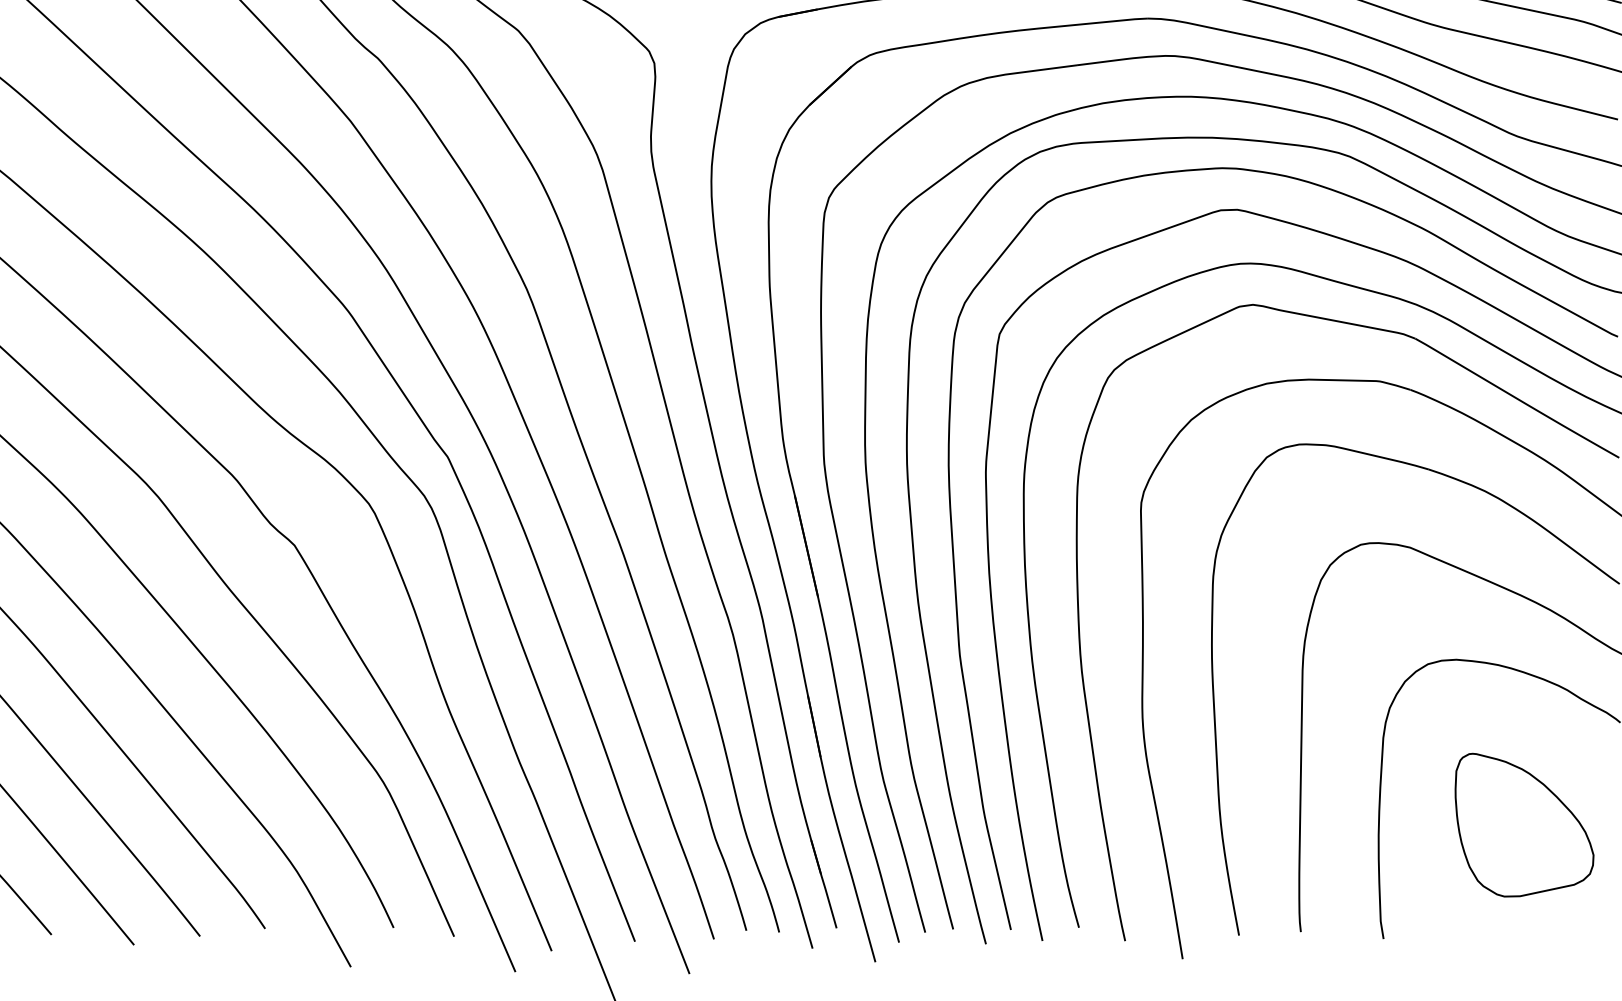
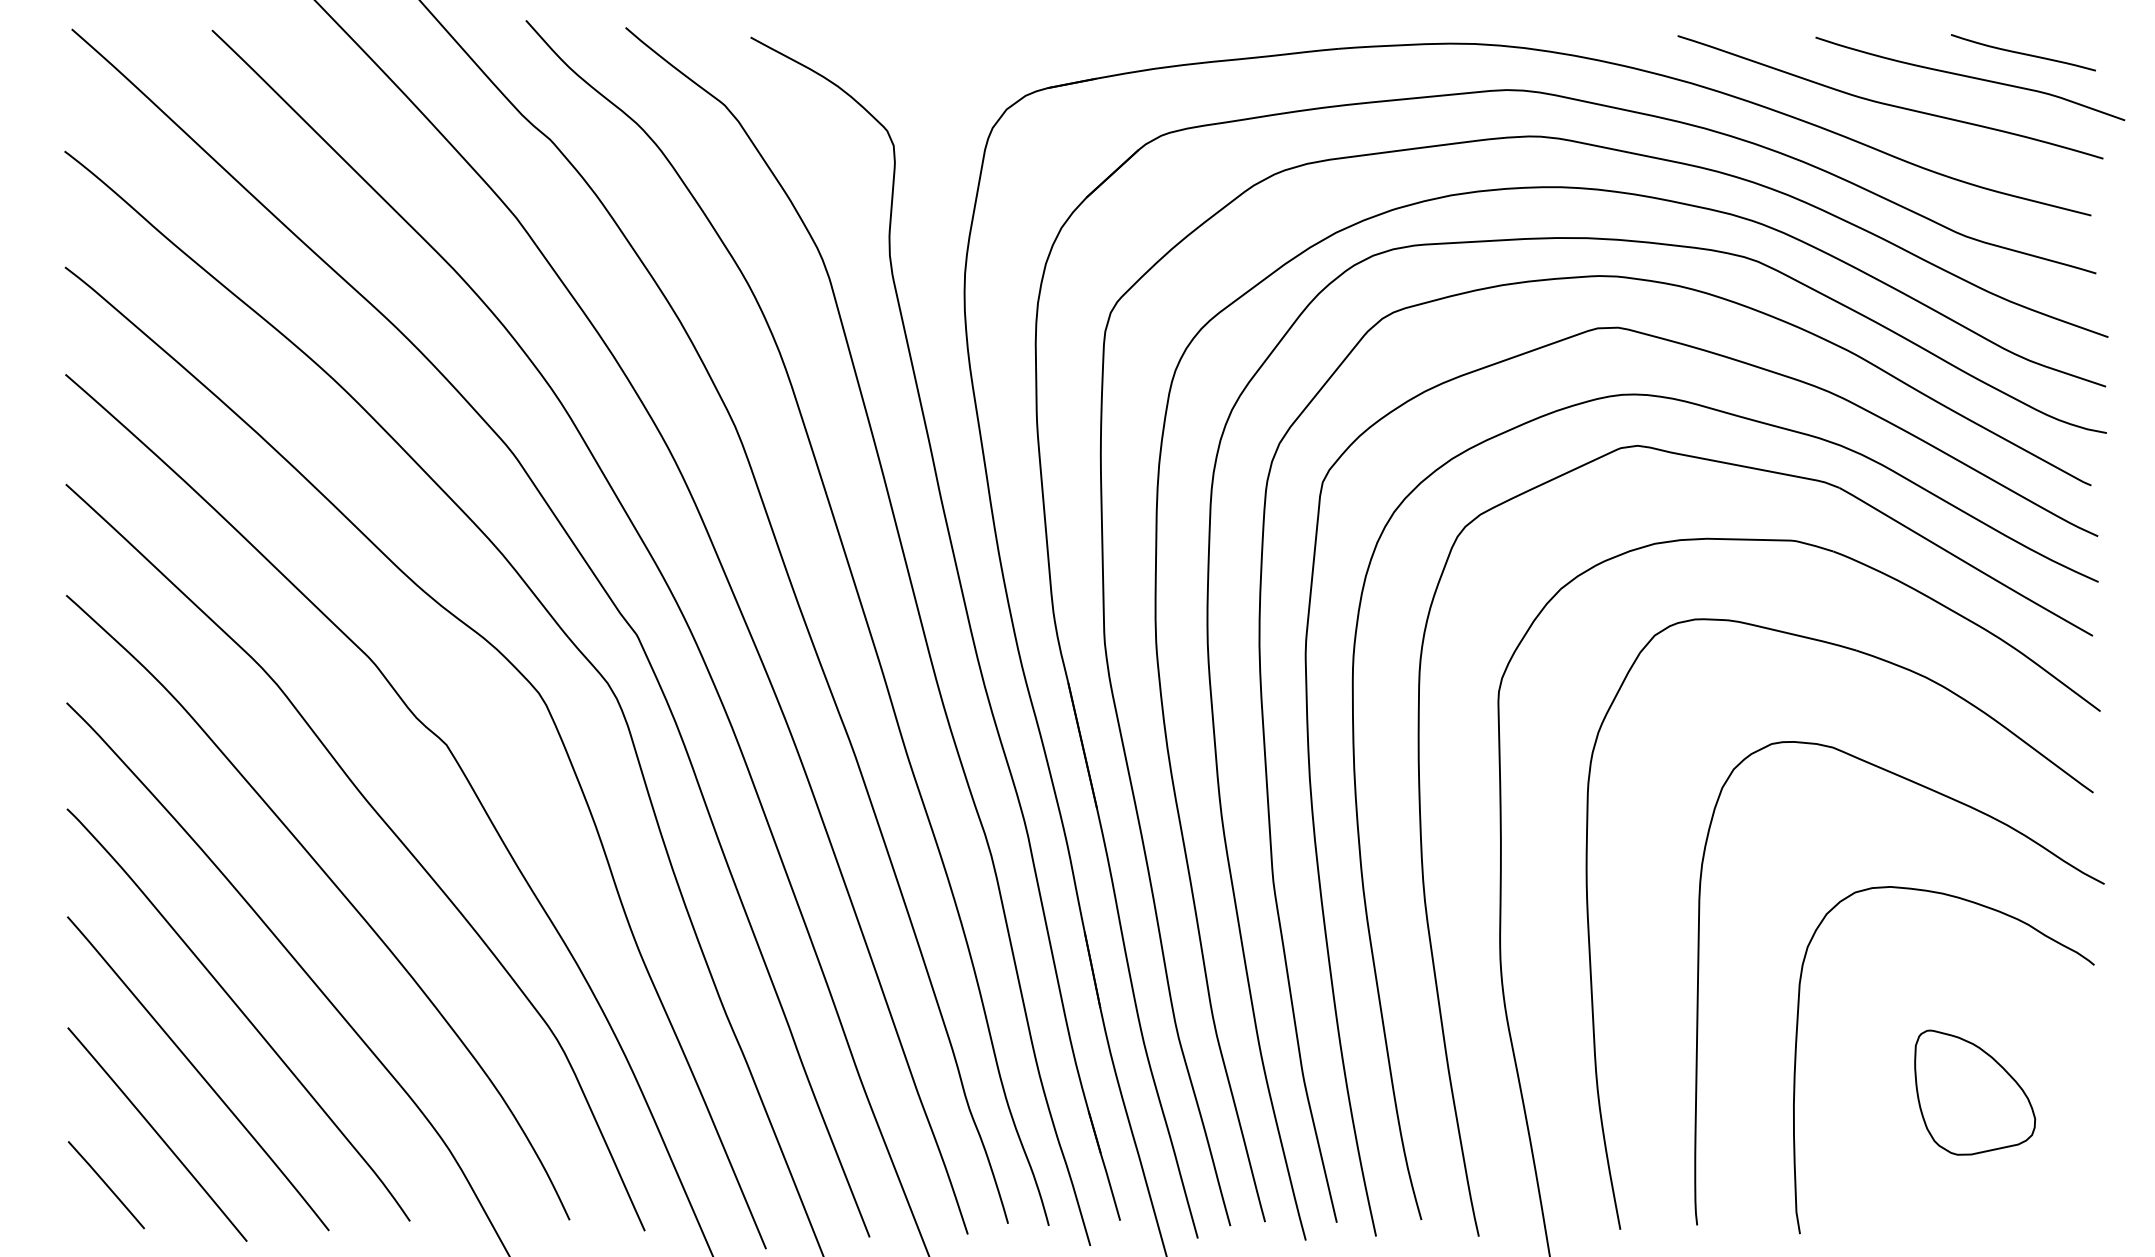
part: (1523, 825) -> (1974, 1092), size x0.7

